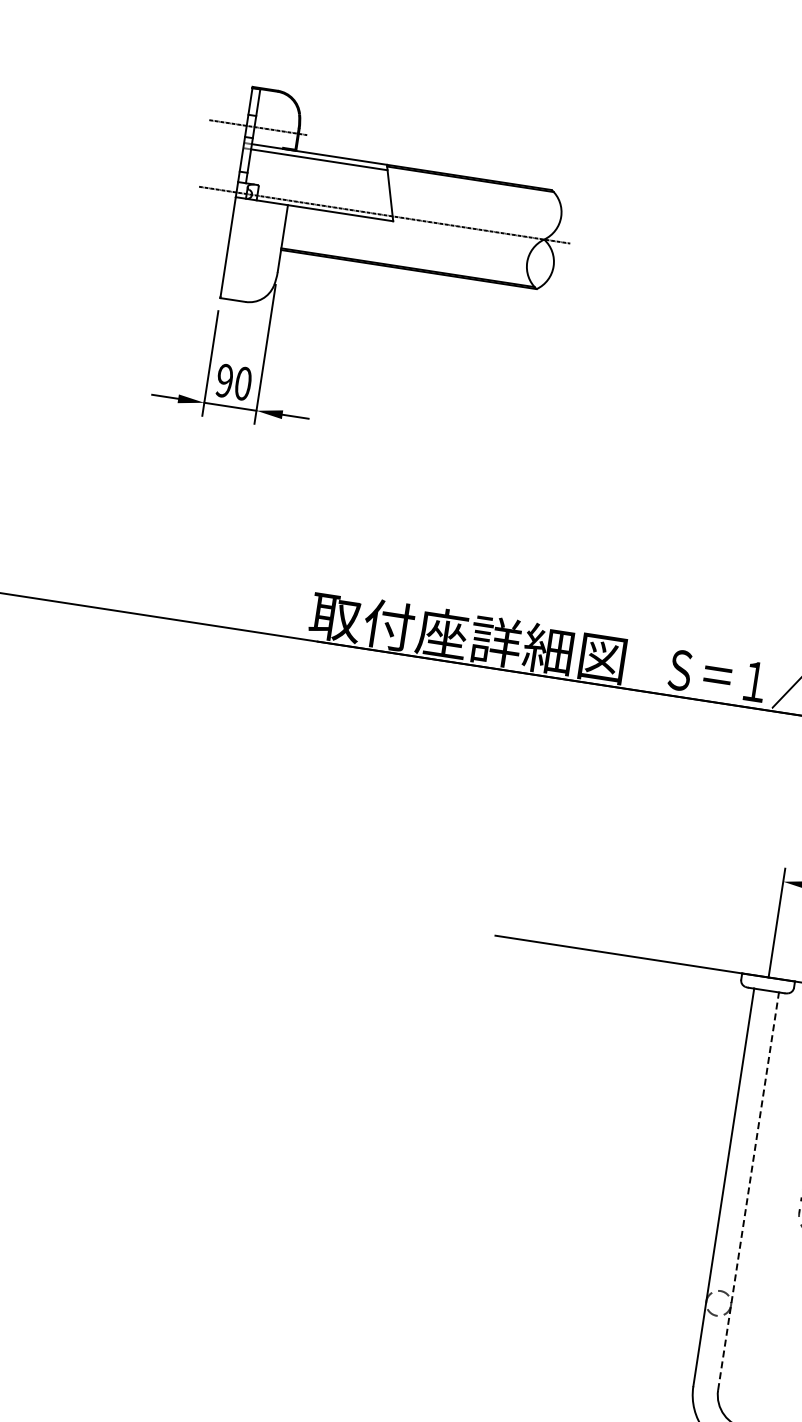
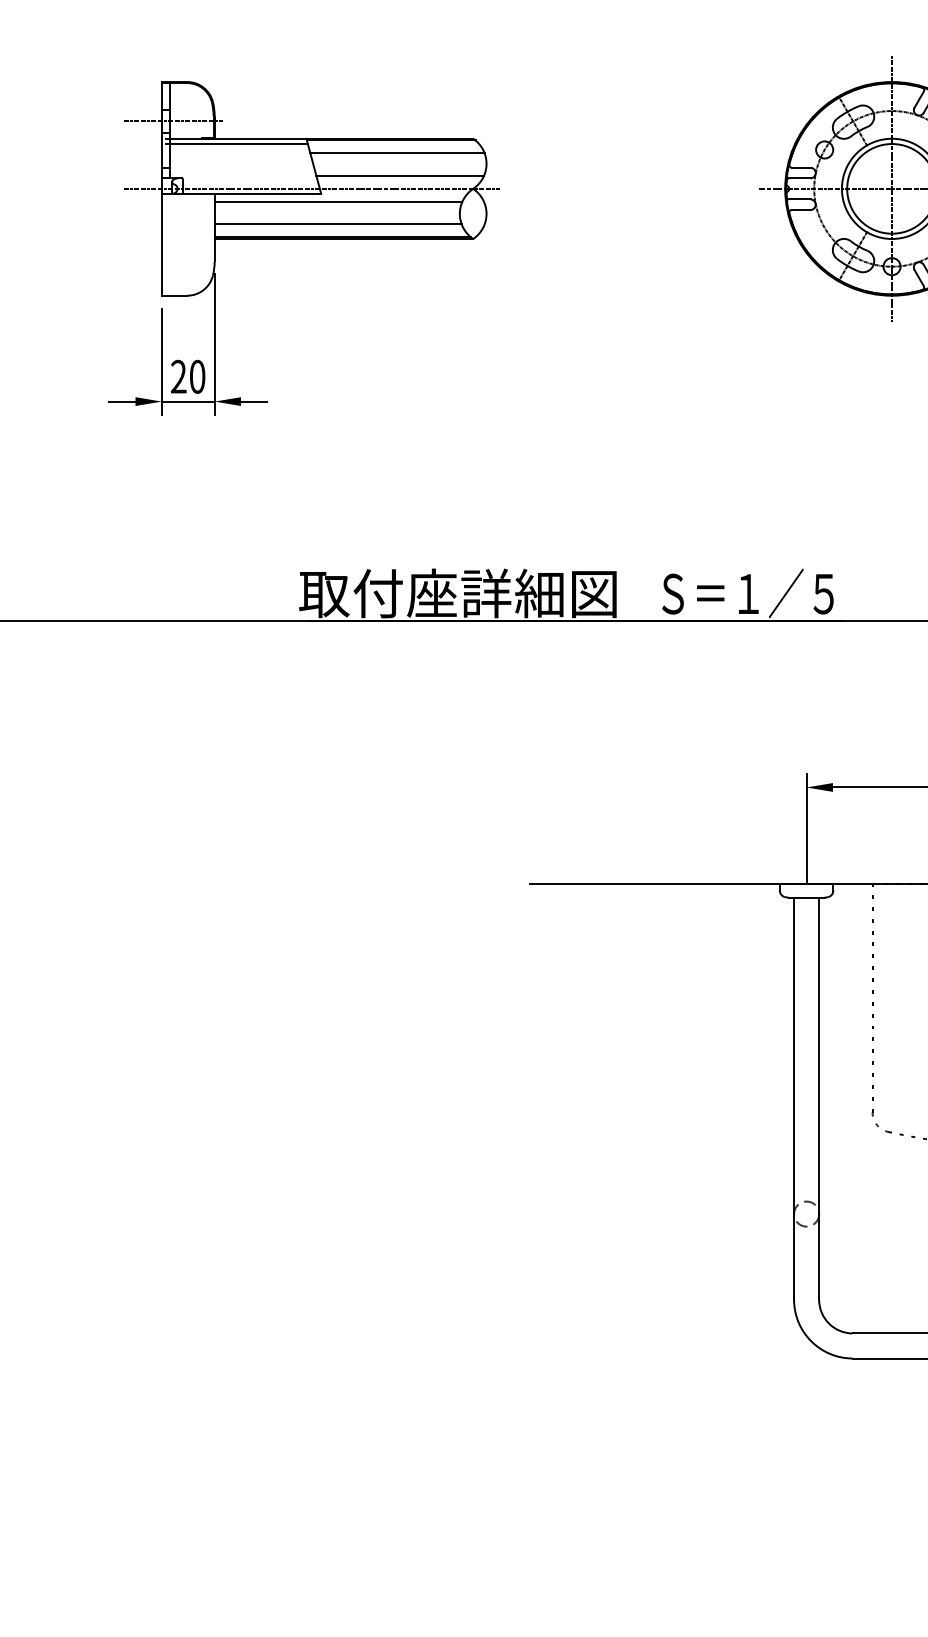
line: (474, 193) -> (397, 153), added
line: (474, 215) -> (400, 175), added
line: (409, 231) -> (338, 201), added
line: (404, 254) -> (337, 224), added
text: (224, 380) -> (178, 376), 90 -> 20
line: (748, 1191) -> (819, 1098), dashed -> solid

